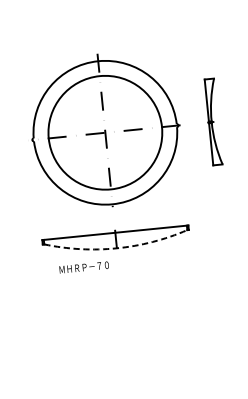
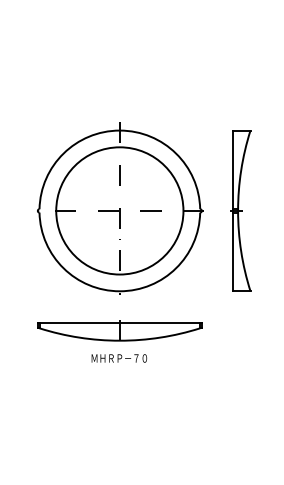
part: (212, 121) -> (240, 210), size x1.67
arc: (116, 248) -> (119, 340), dashed -> solid
text: (84, 267) -> (119, 358), moved

